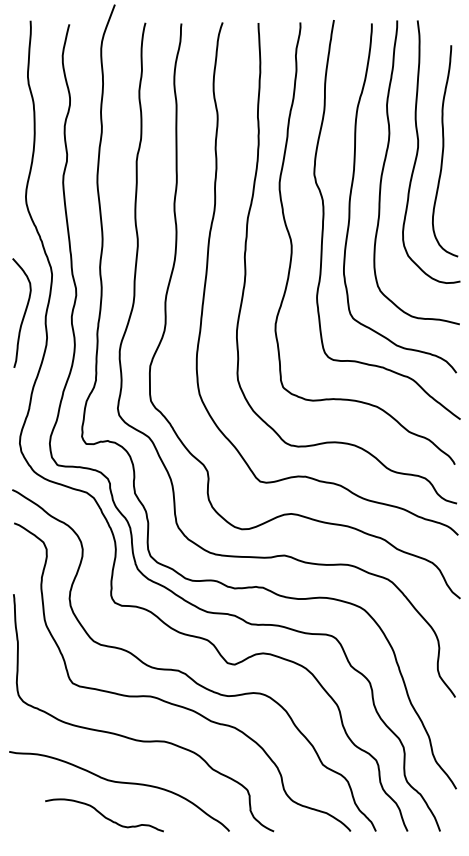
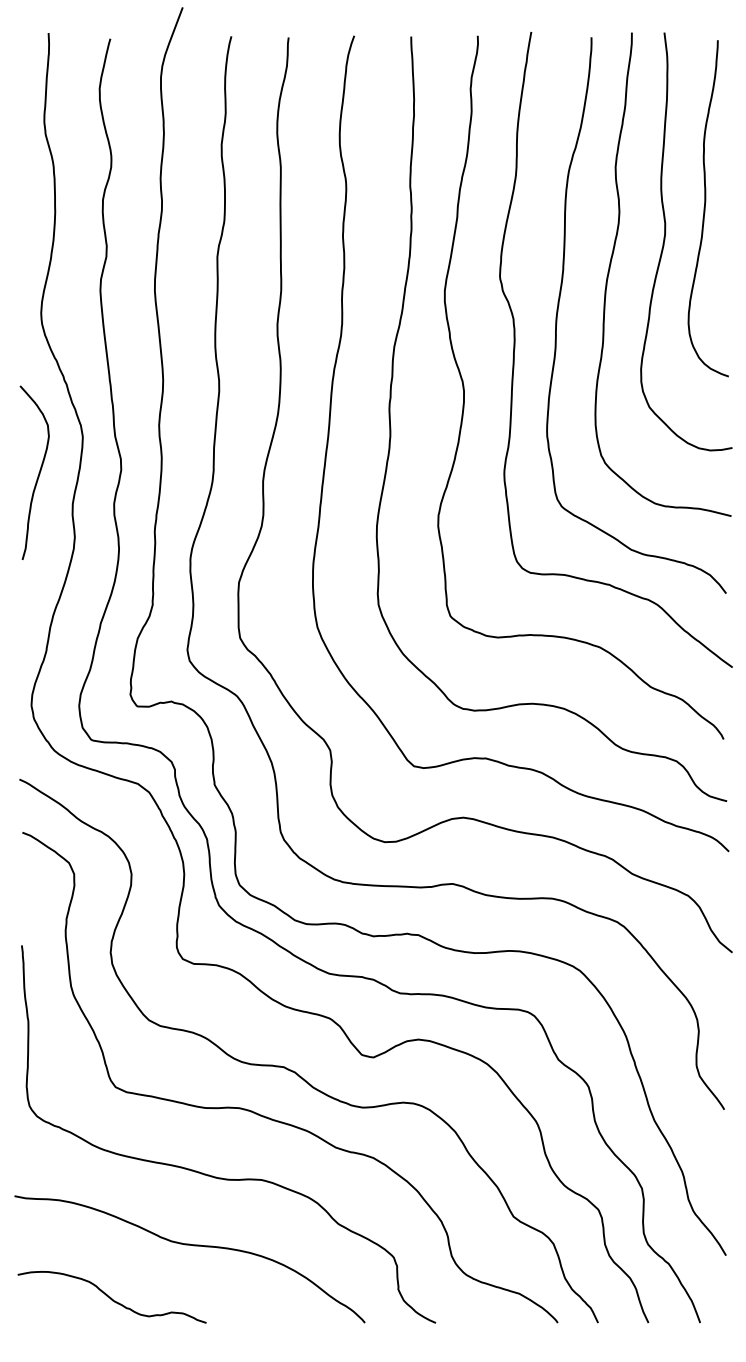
curve: (443, 151) -> (705, 209), moved
curve: (23, 314) -> (37, 474), moved
curve: (104, 815) -> (112, 1297), moved

